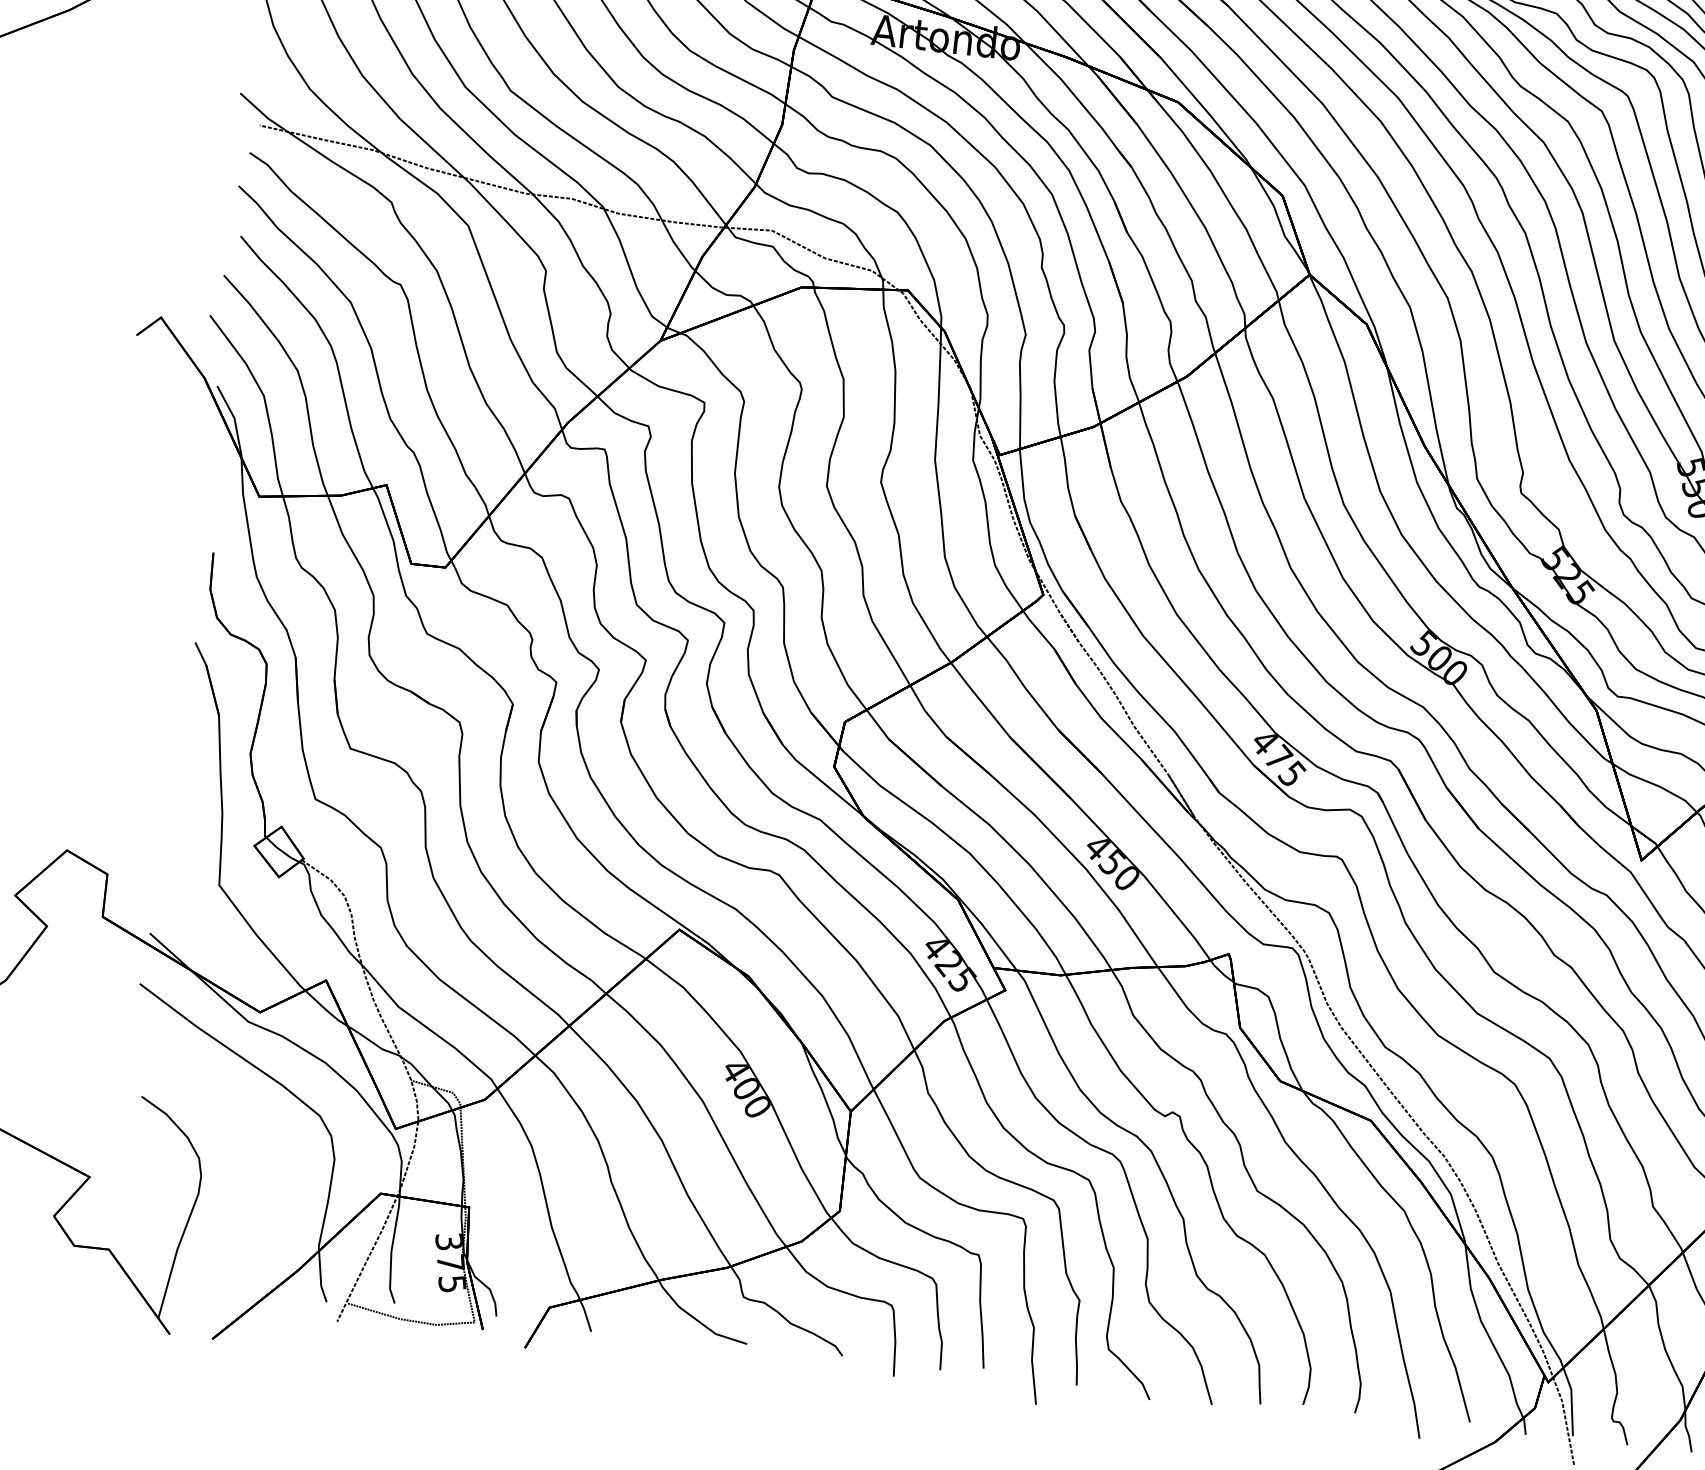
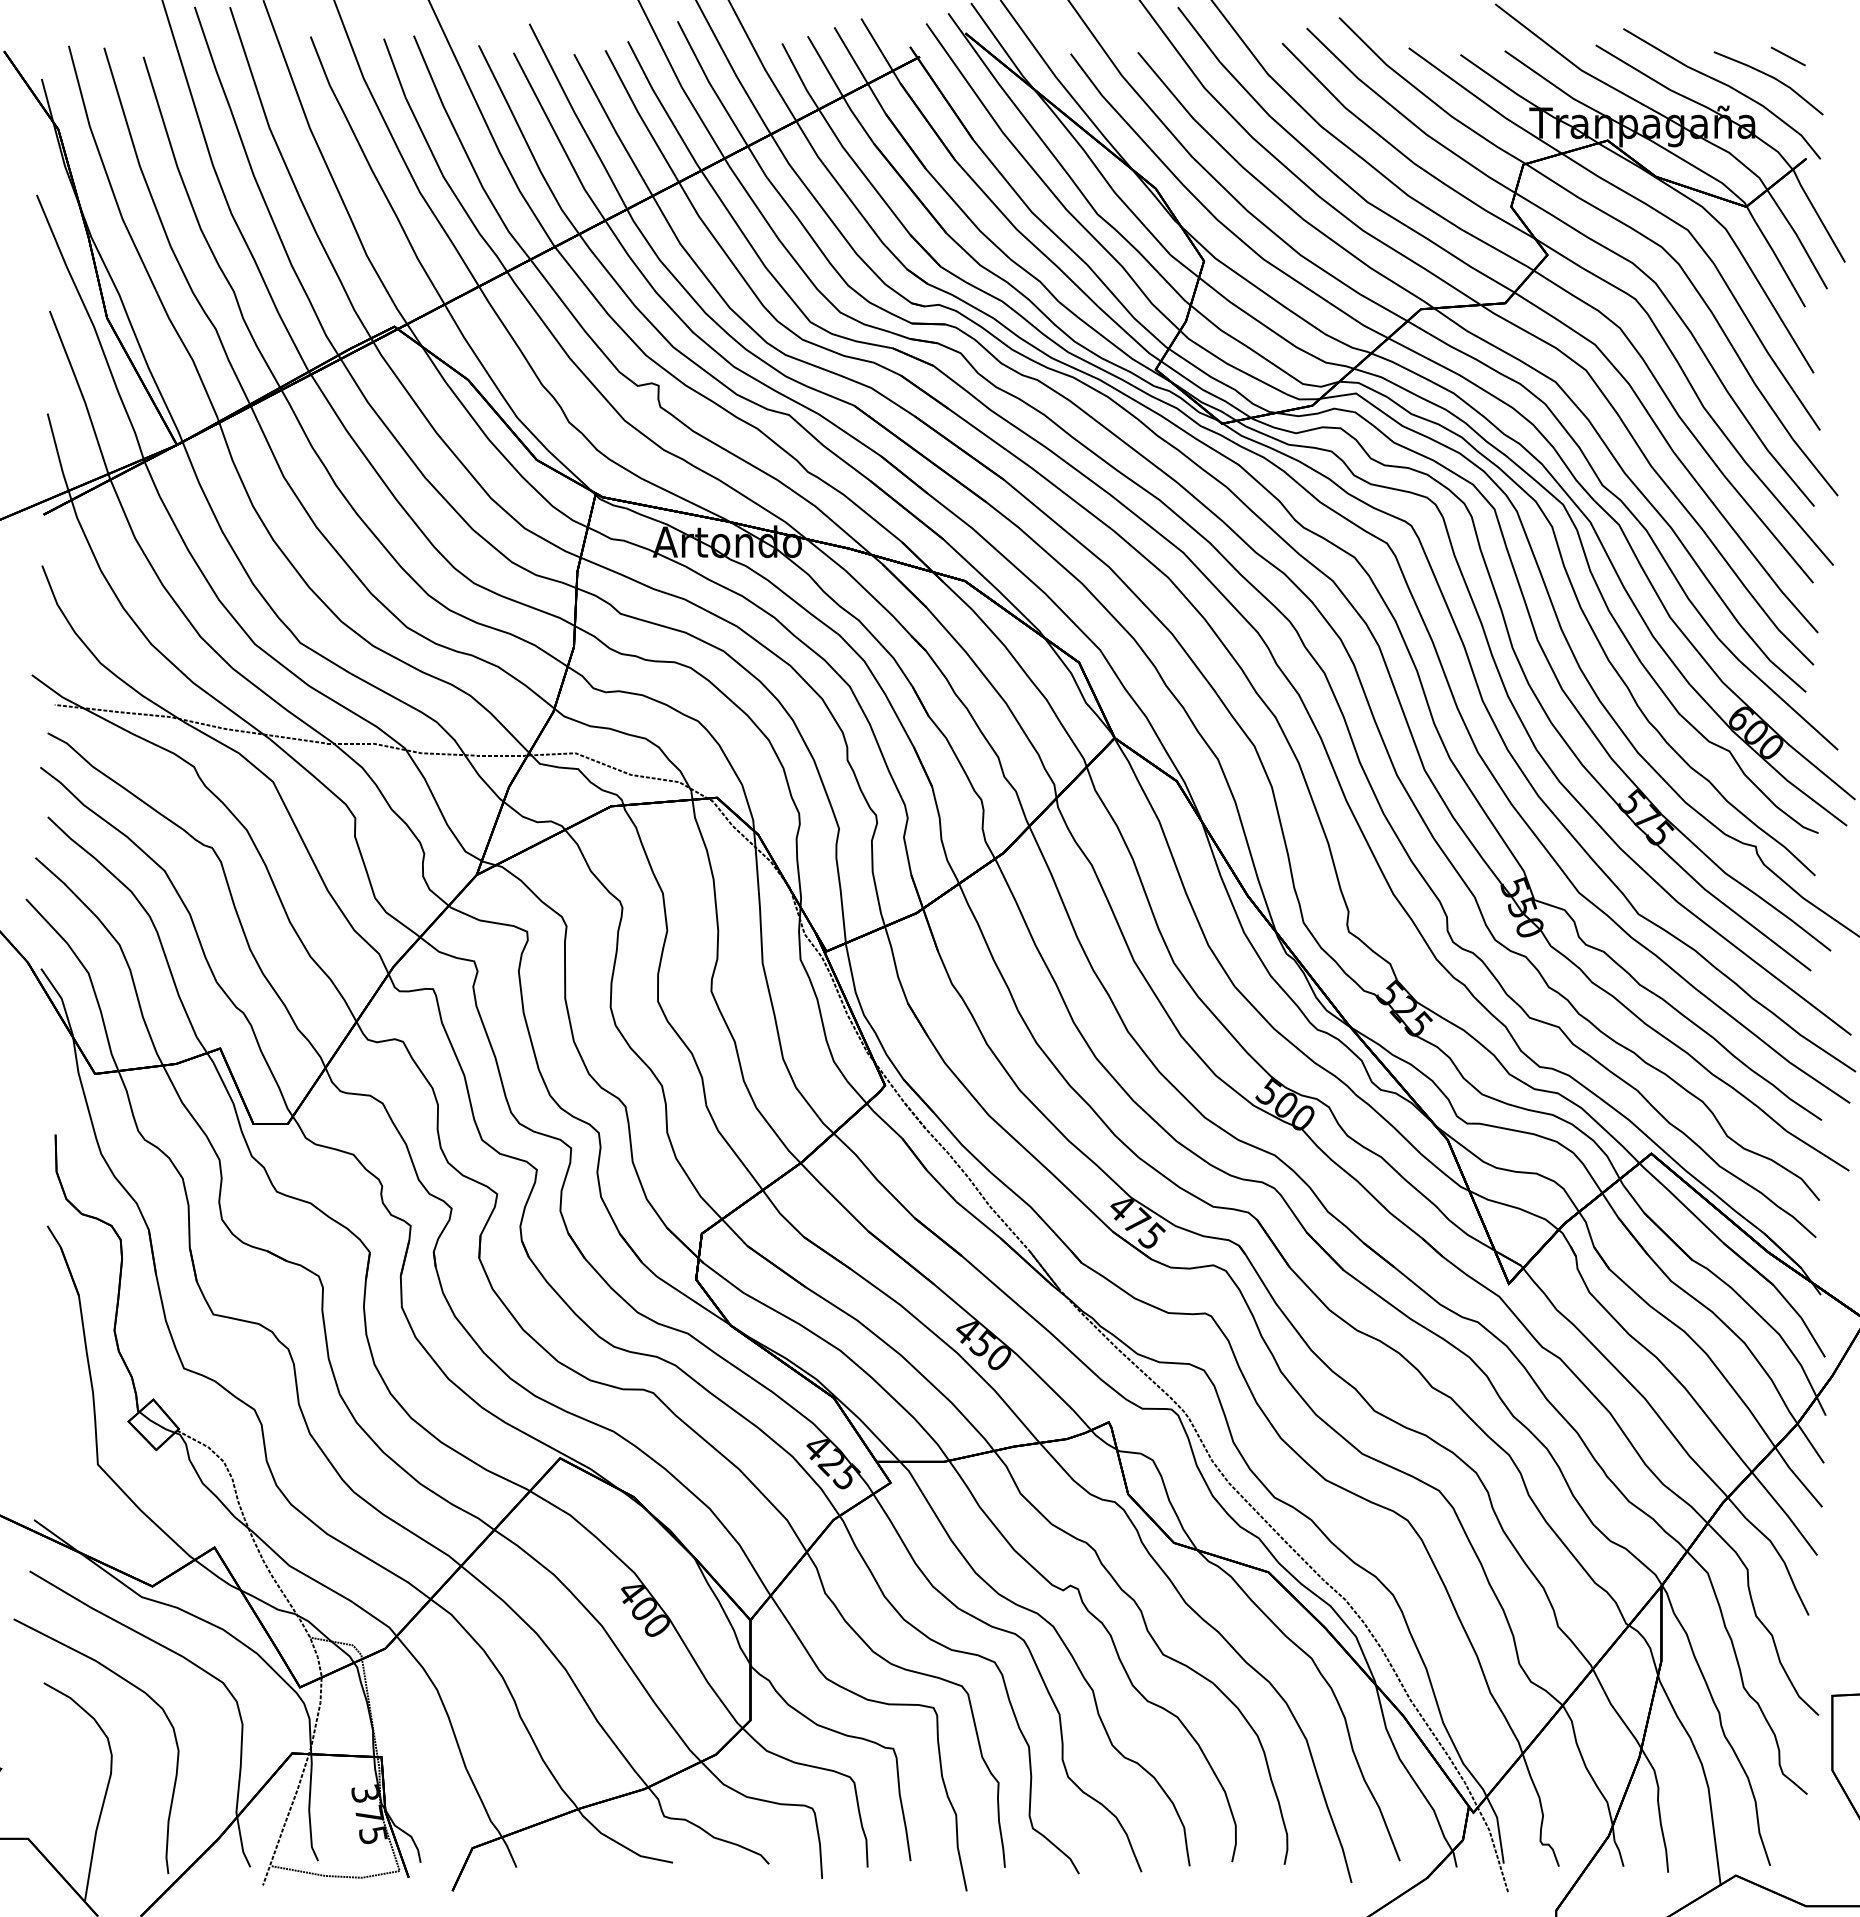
part: (228, 1108) -> (131, 1685), added

